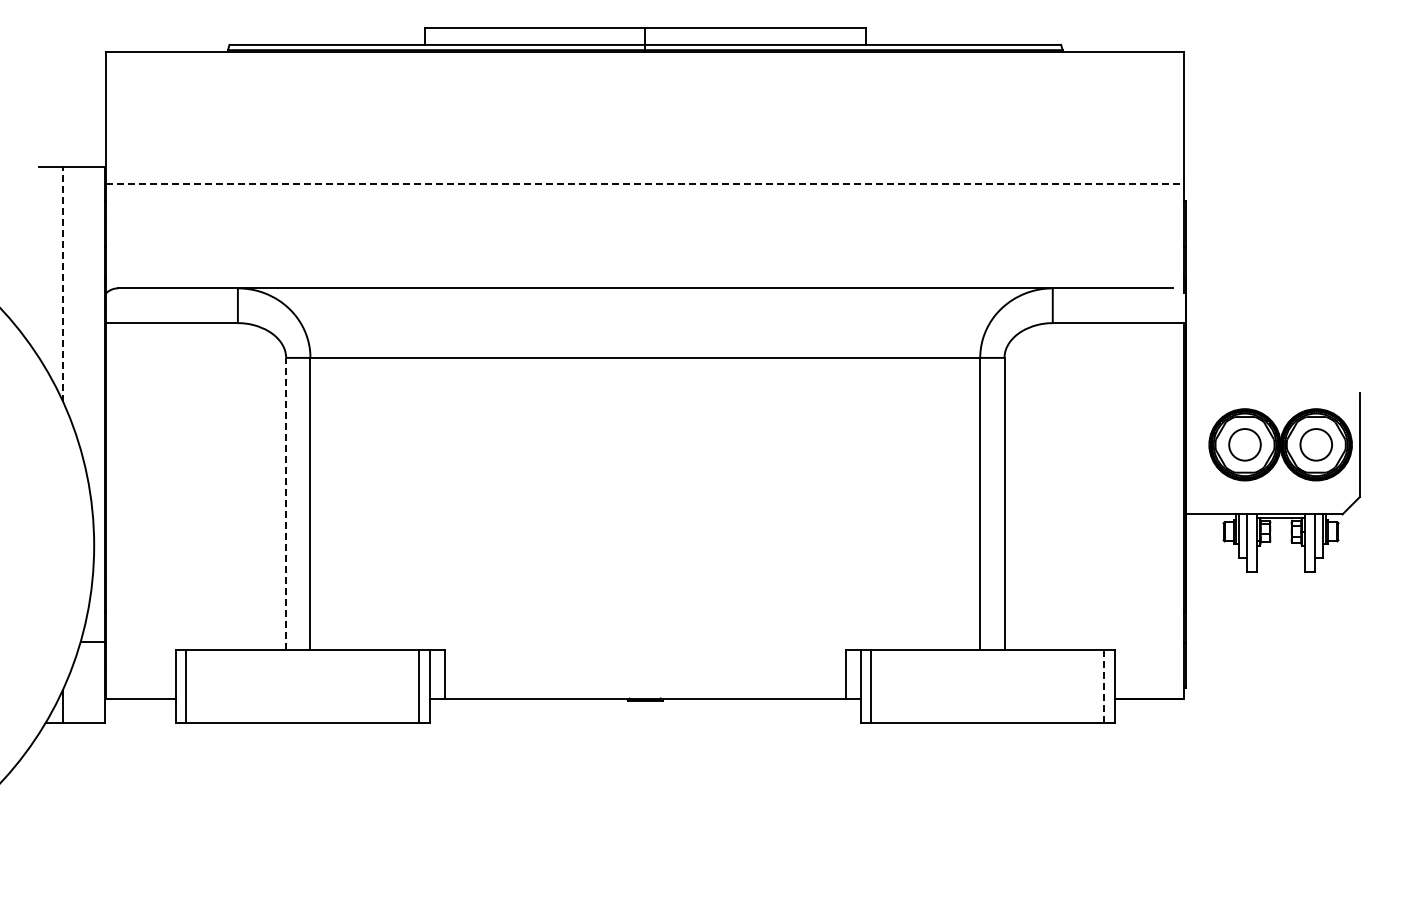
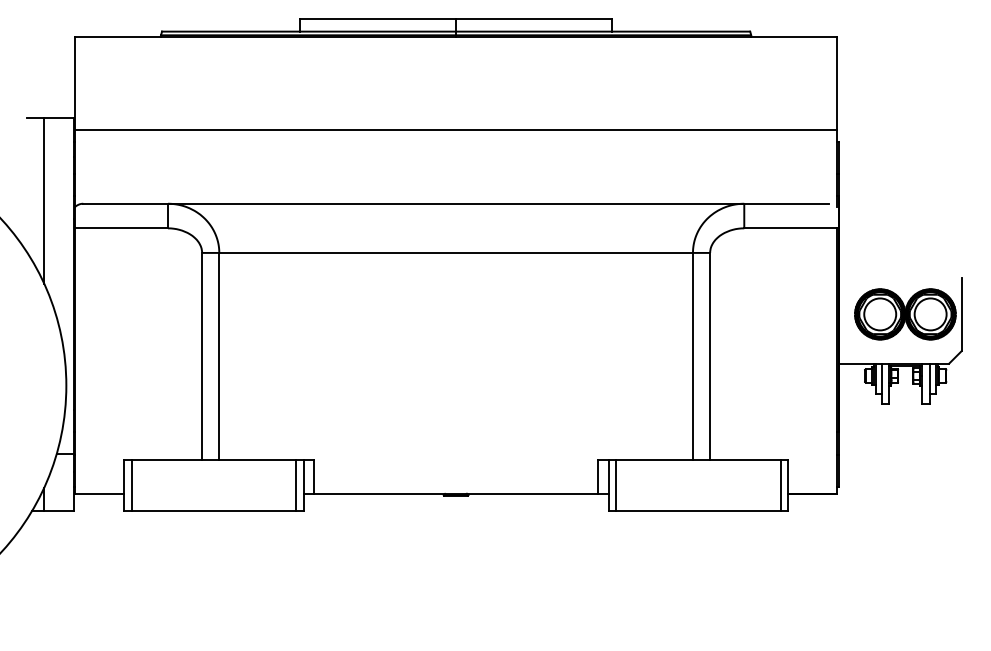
line: (645, 184) -> (456, 130), dashed -> solid
line: (62, 283) -> (43, 200), dashed -> solid
circle: (1244, 444) -> (879, 314), size x1.43
circle: (1315, 444) -> (930, 314), size x1.43
line: (286, 503) -> (202, 355), dashed -> solid
line: (1104, 686) -> (780, 485), dashed -> solid

